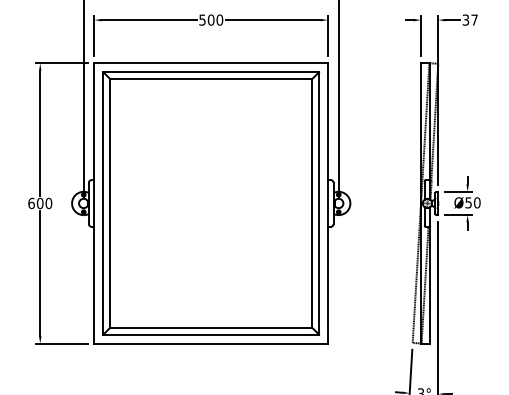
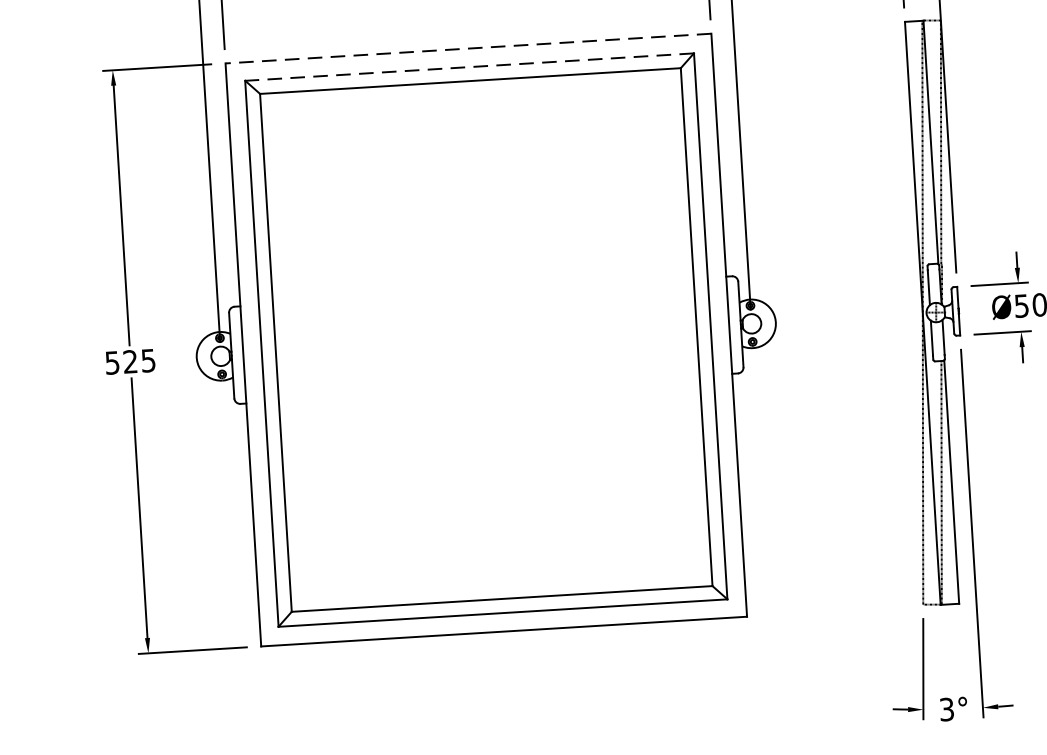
line: (211, 63) -> (469, 48), solid -> dashed
line: (211, 72) -> (470, 67), solid -> dashed
text: (40, 203) -> (131, 361), 600 -> 525

